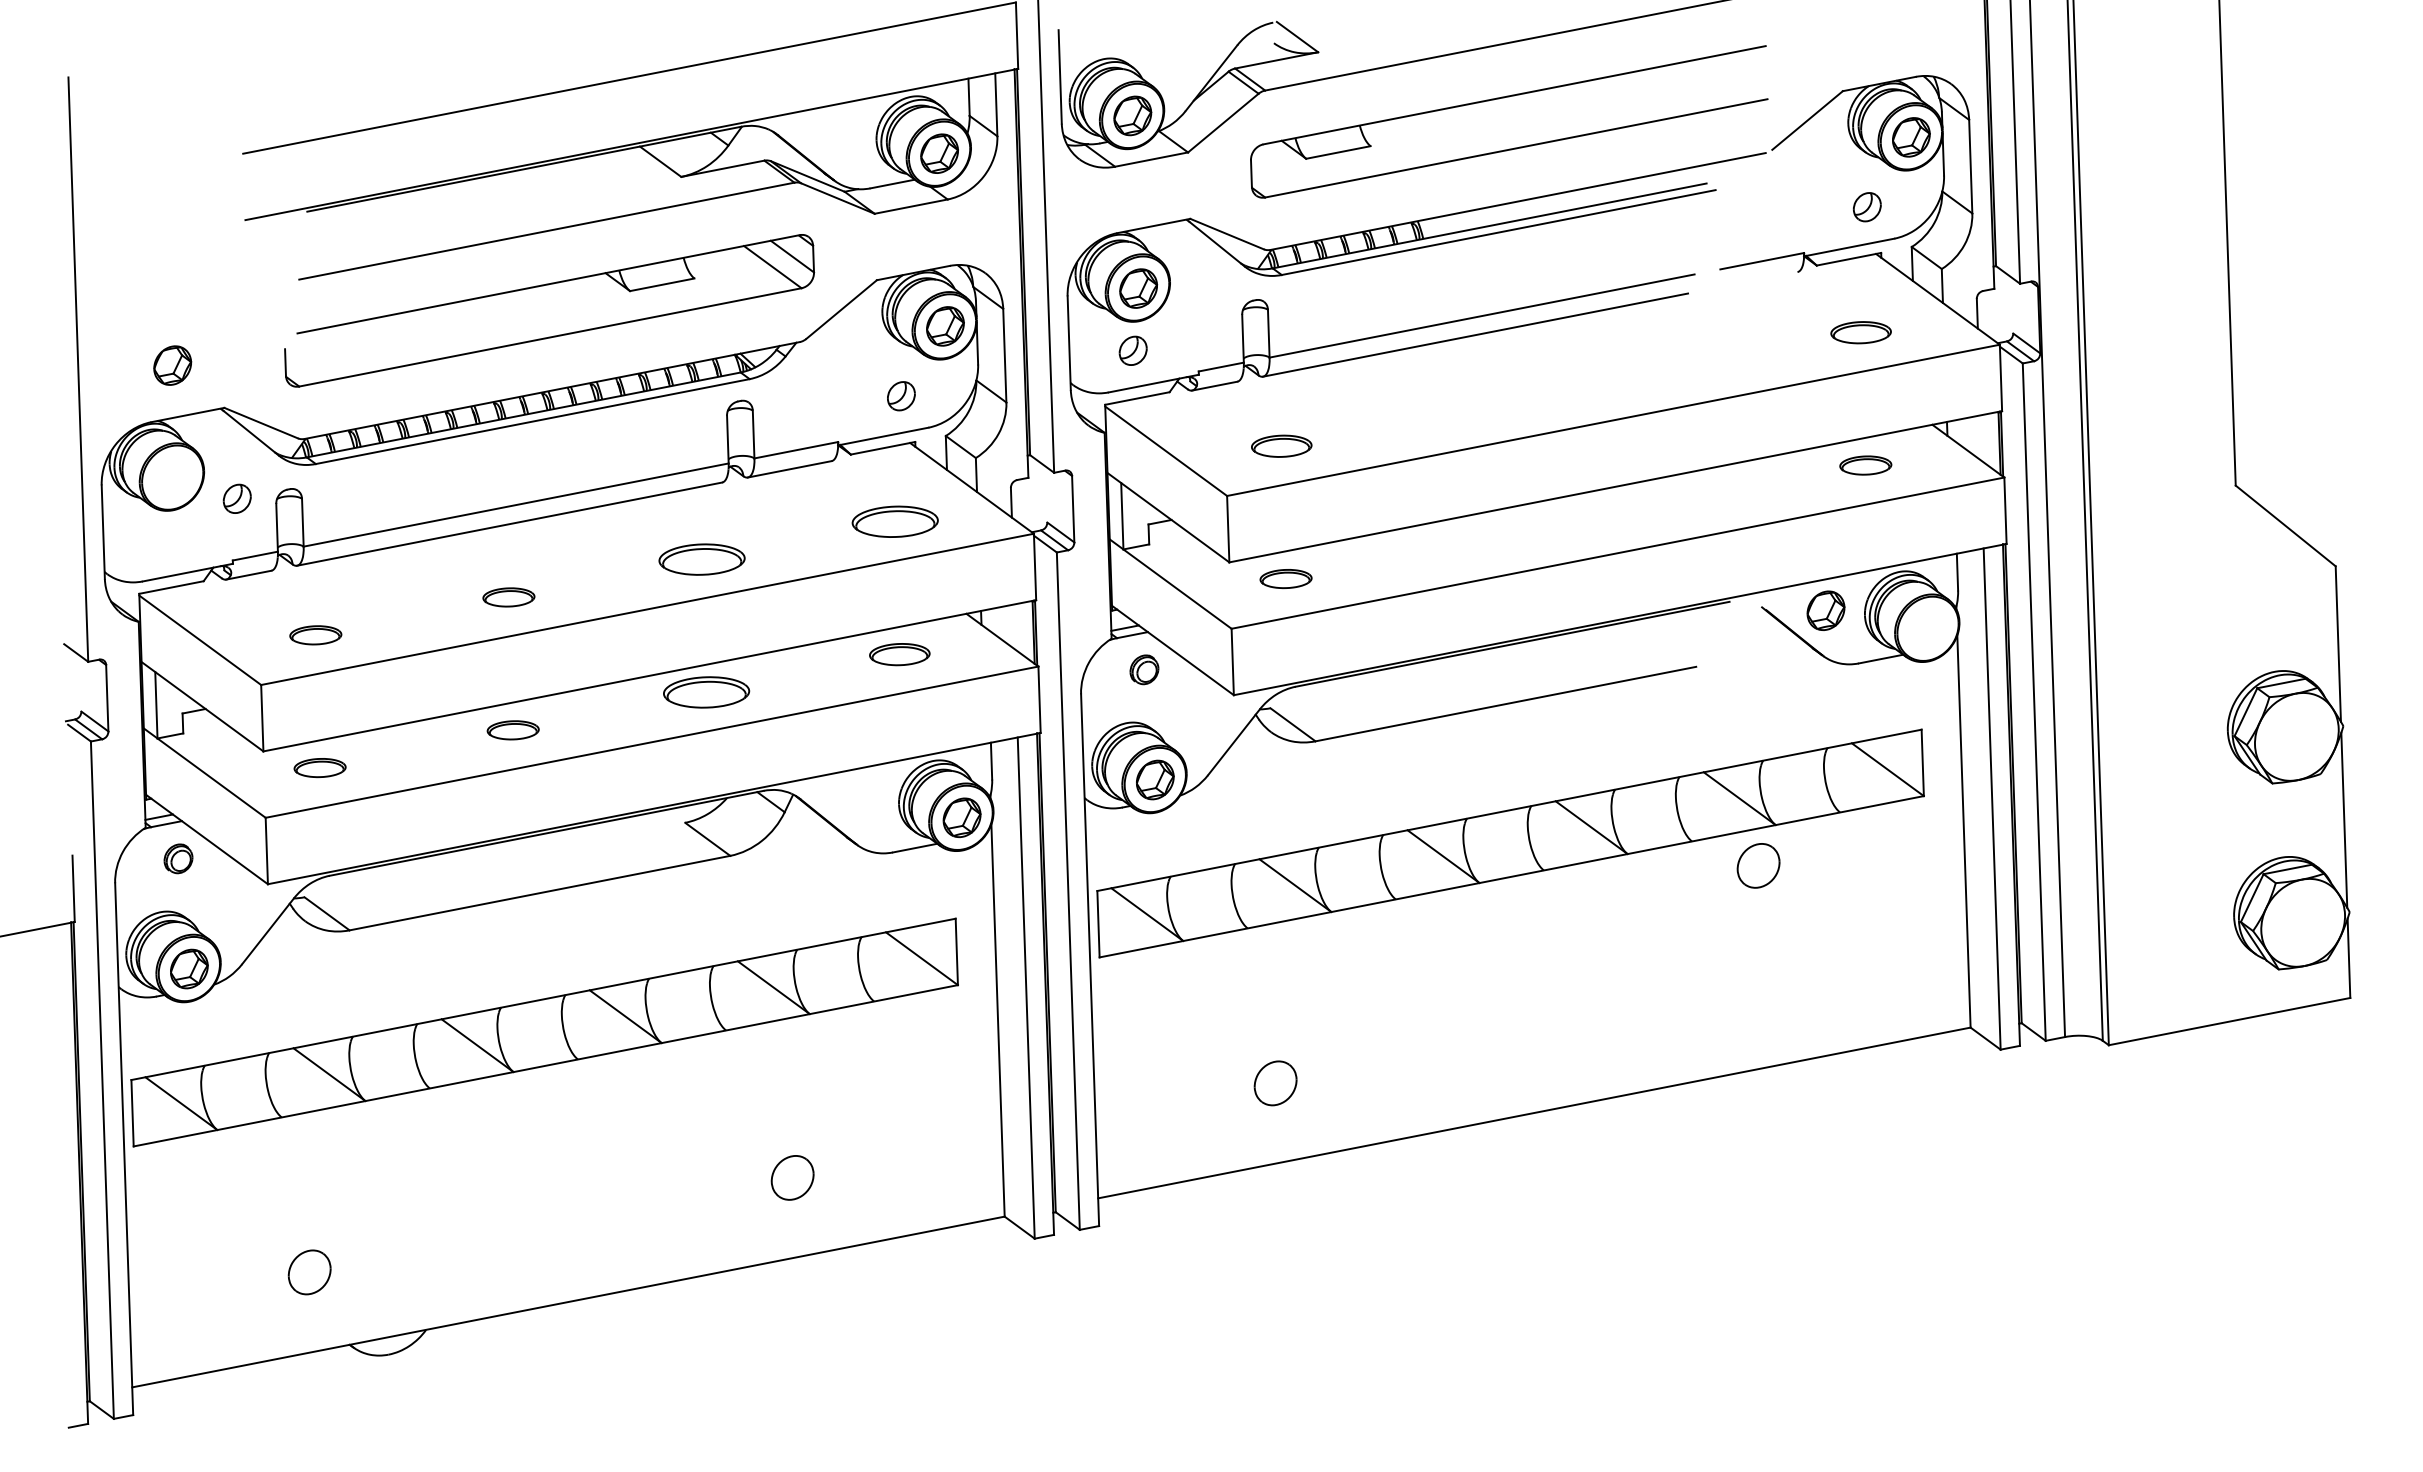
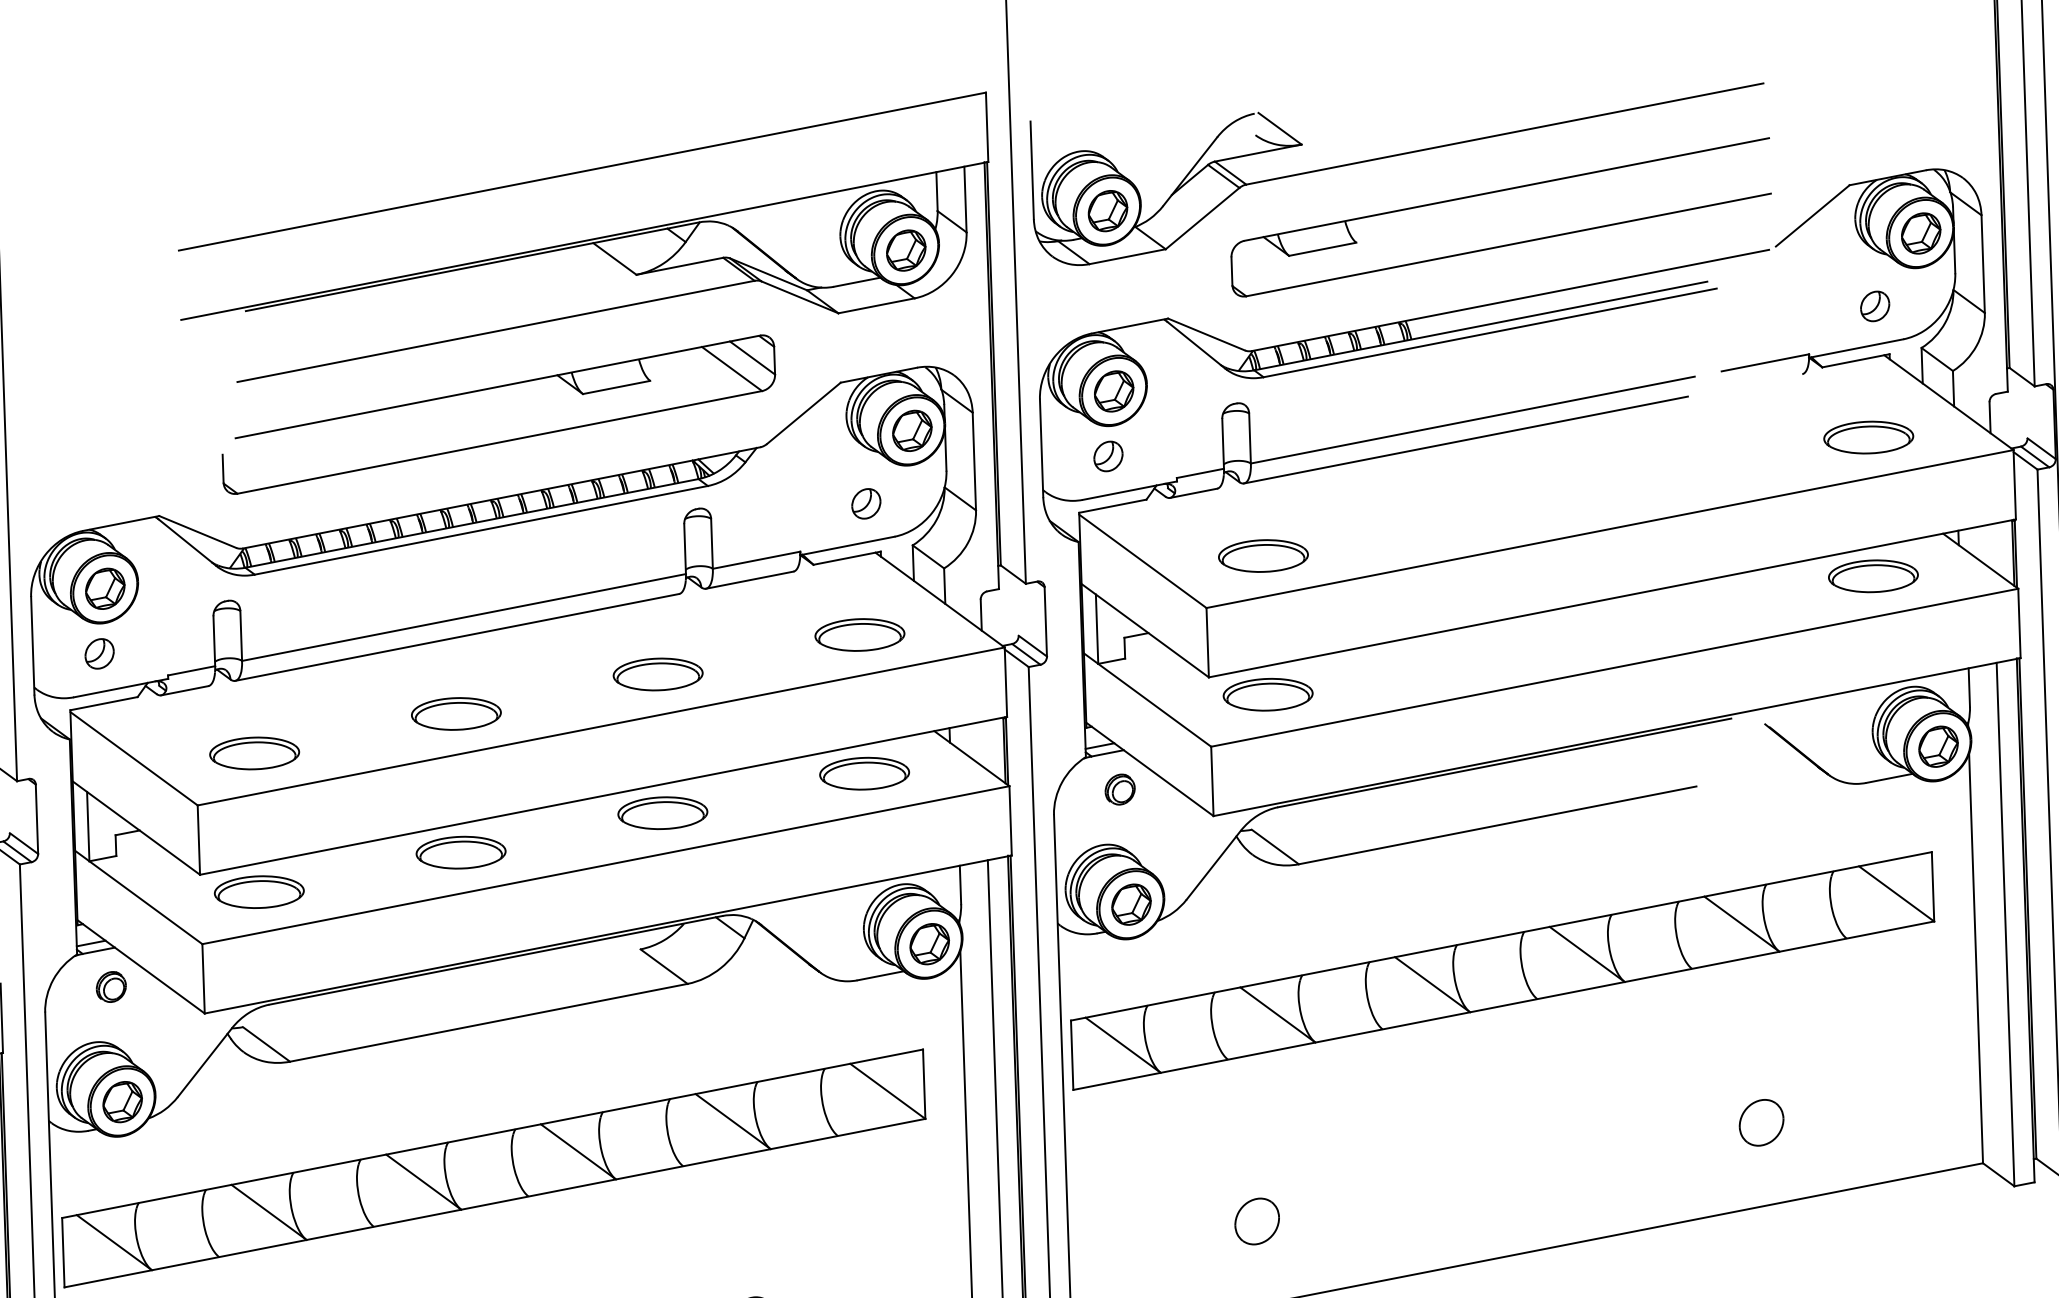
part: (1860, 332) -> (1868, 437), size x1.43
part: (172, 365) -> (105, 588), moved
part: (1281, 446) -> (1263, 556), size x1.43
part: (1865, 465) -> (1873, 576), size x1.67
part: (236, 498) -> (98, 653), moved
part: (1285, 578) -> (1267, 694), size x1.67
part: (508, 597) -> (455, 714), size x1.67
part: (1825, 610) -> (1938, 746), moved
part: (315, 635) -> (254, 753), size x1.67
part: (899, 654) -> (864, 773), size x1.43
part: (512, 730) -> (460, 852), size x1.67
part: (319, 767) -> (258, 891), size x1.67
part: (1758, 865) -> (1761, 1122), moved

